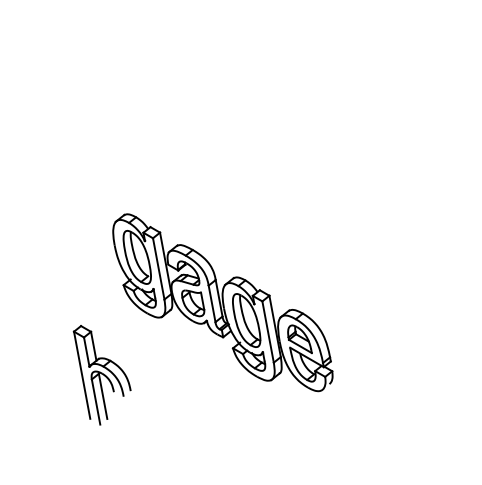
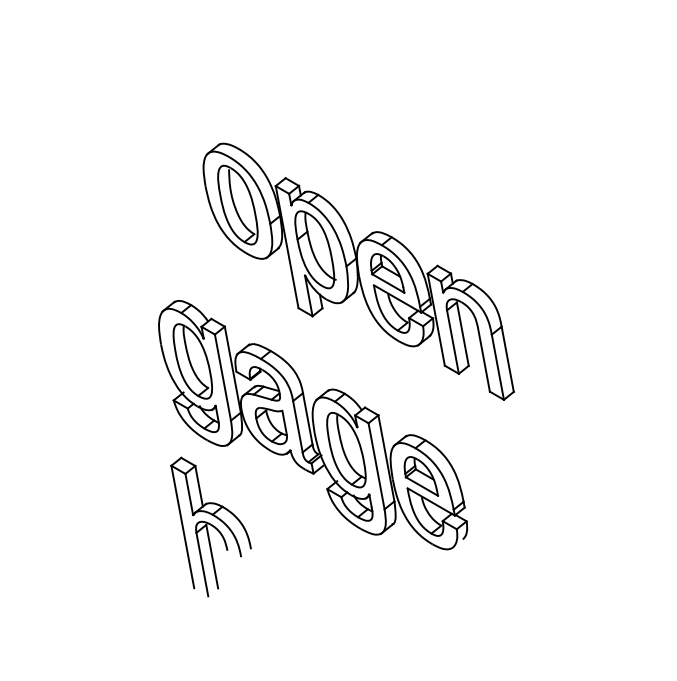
part: (255, 193) -> (358, 271), added
part: (101, 375) -> (209, 527), moved

